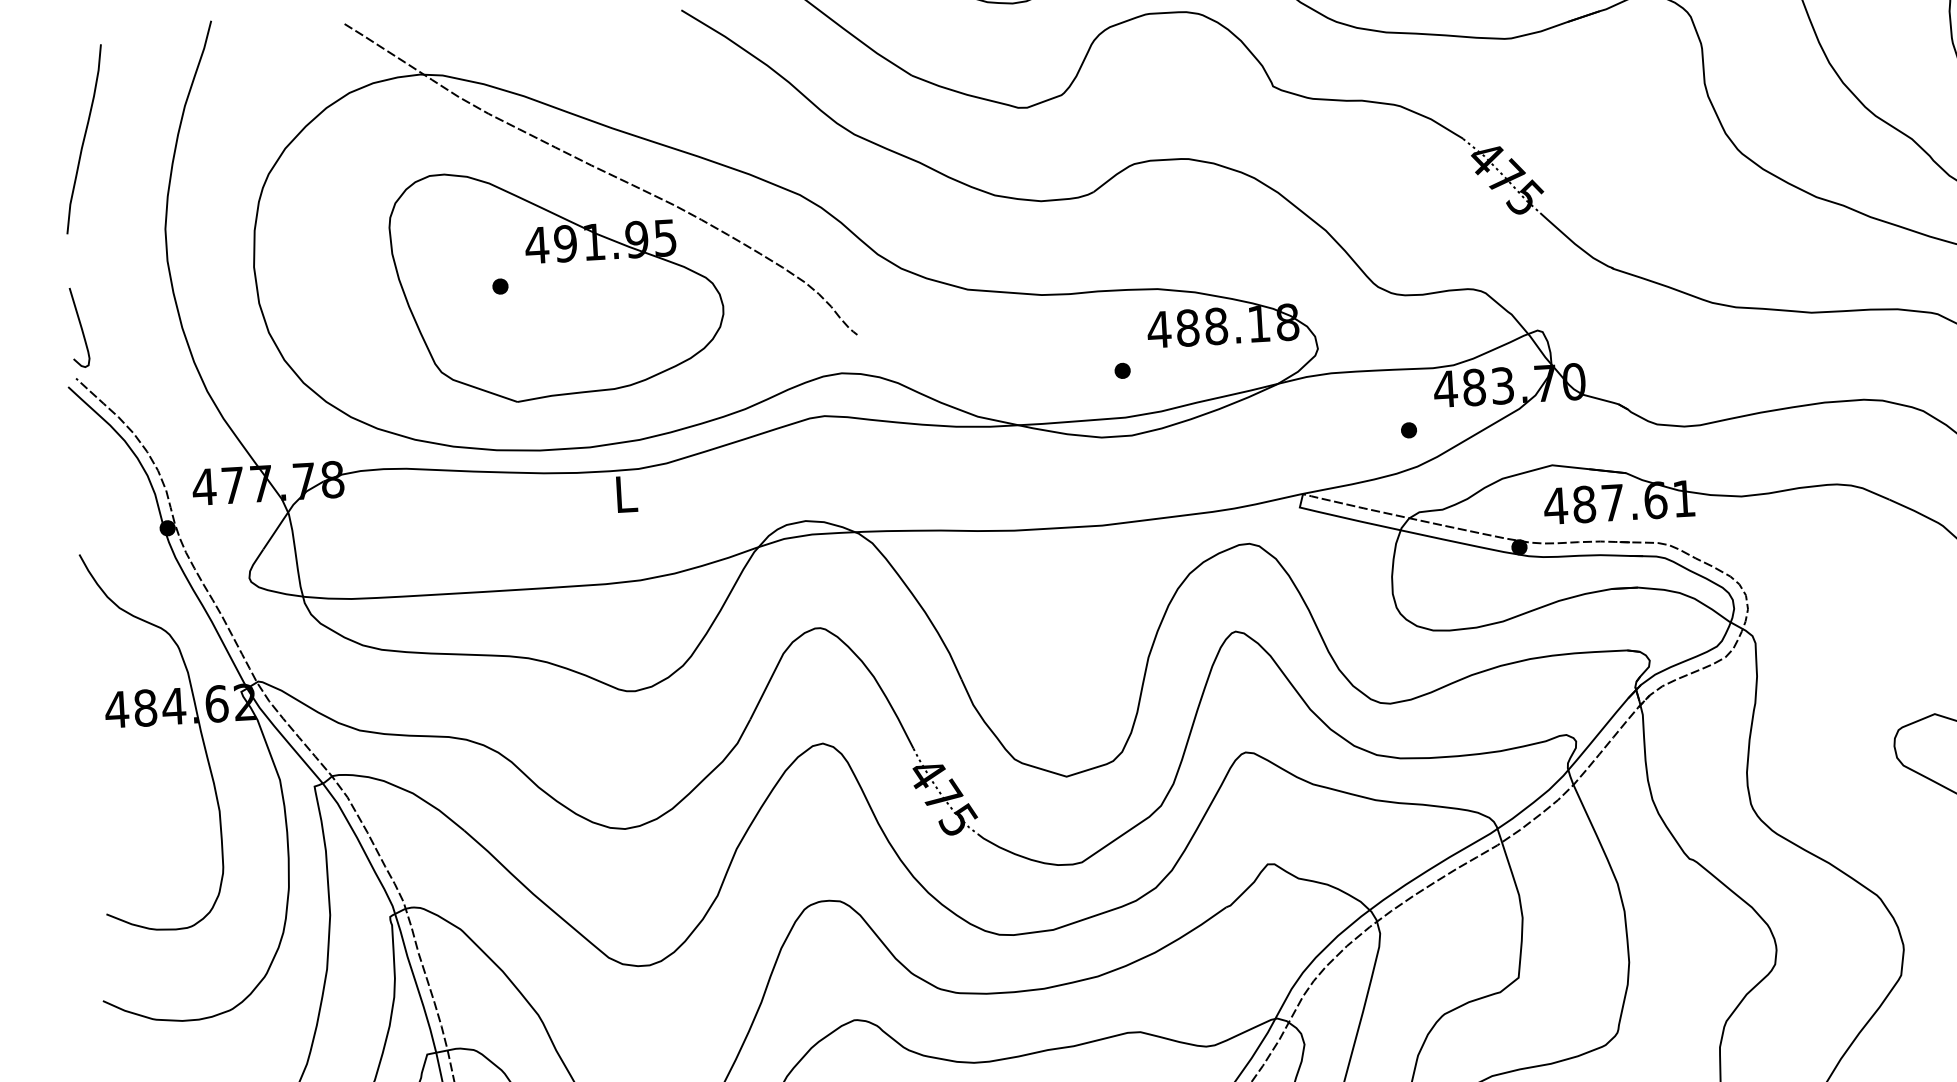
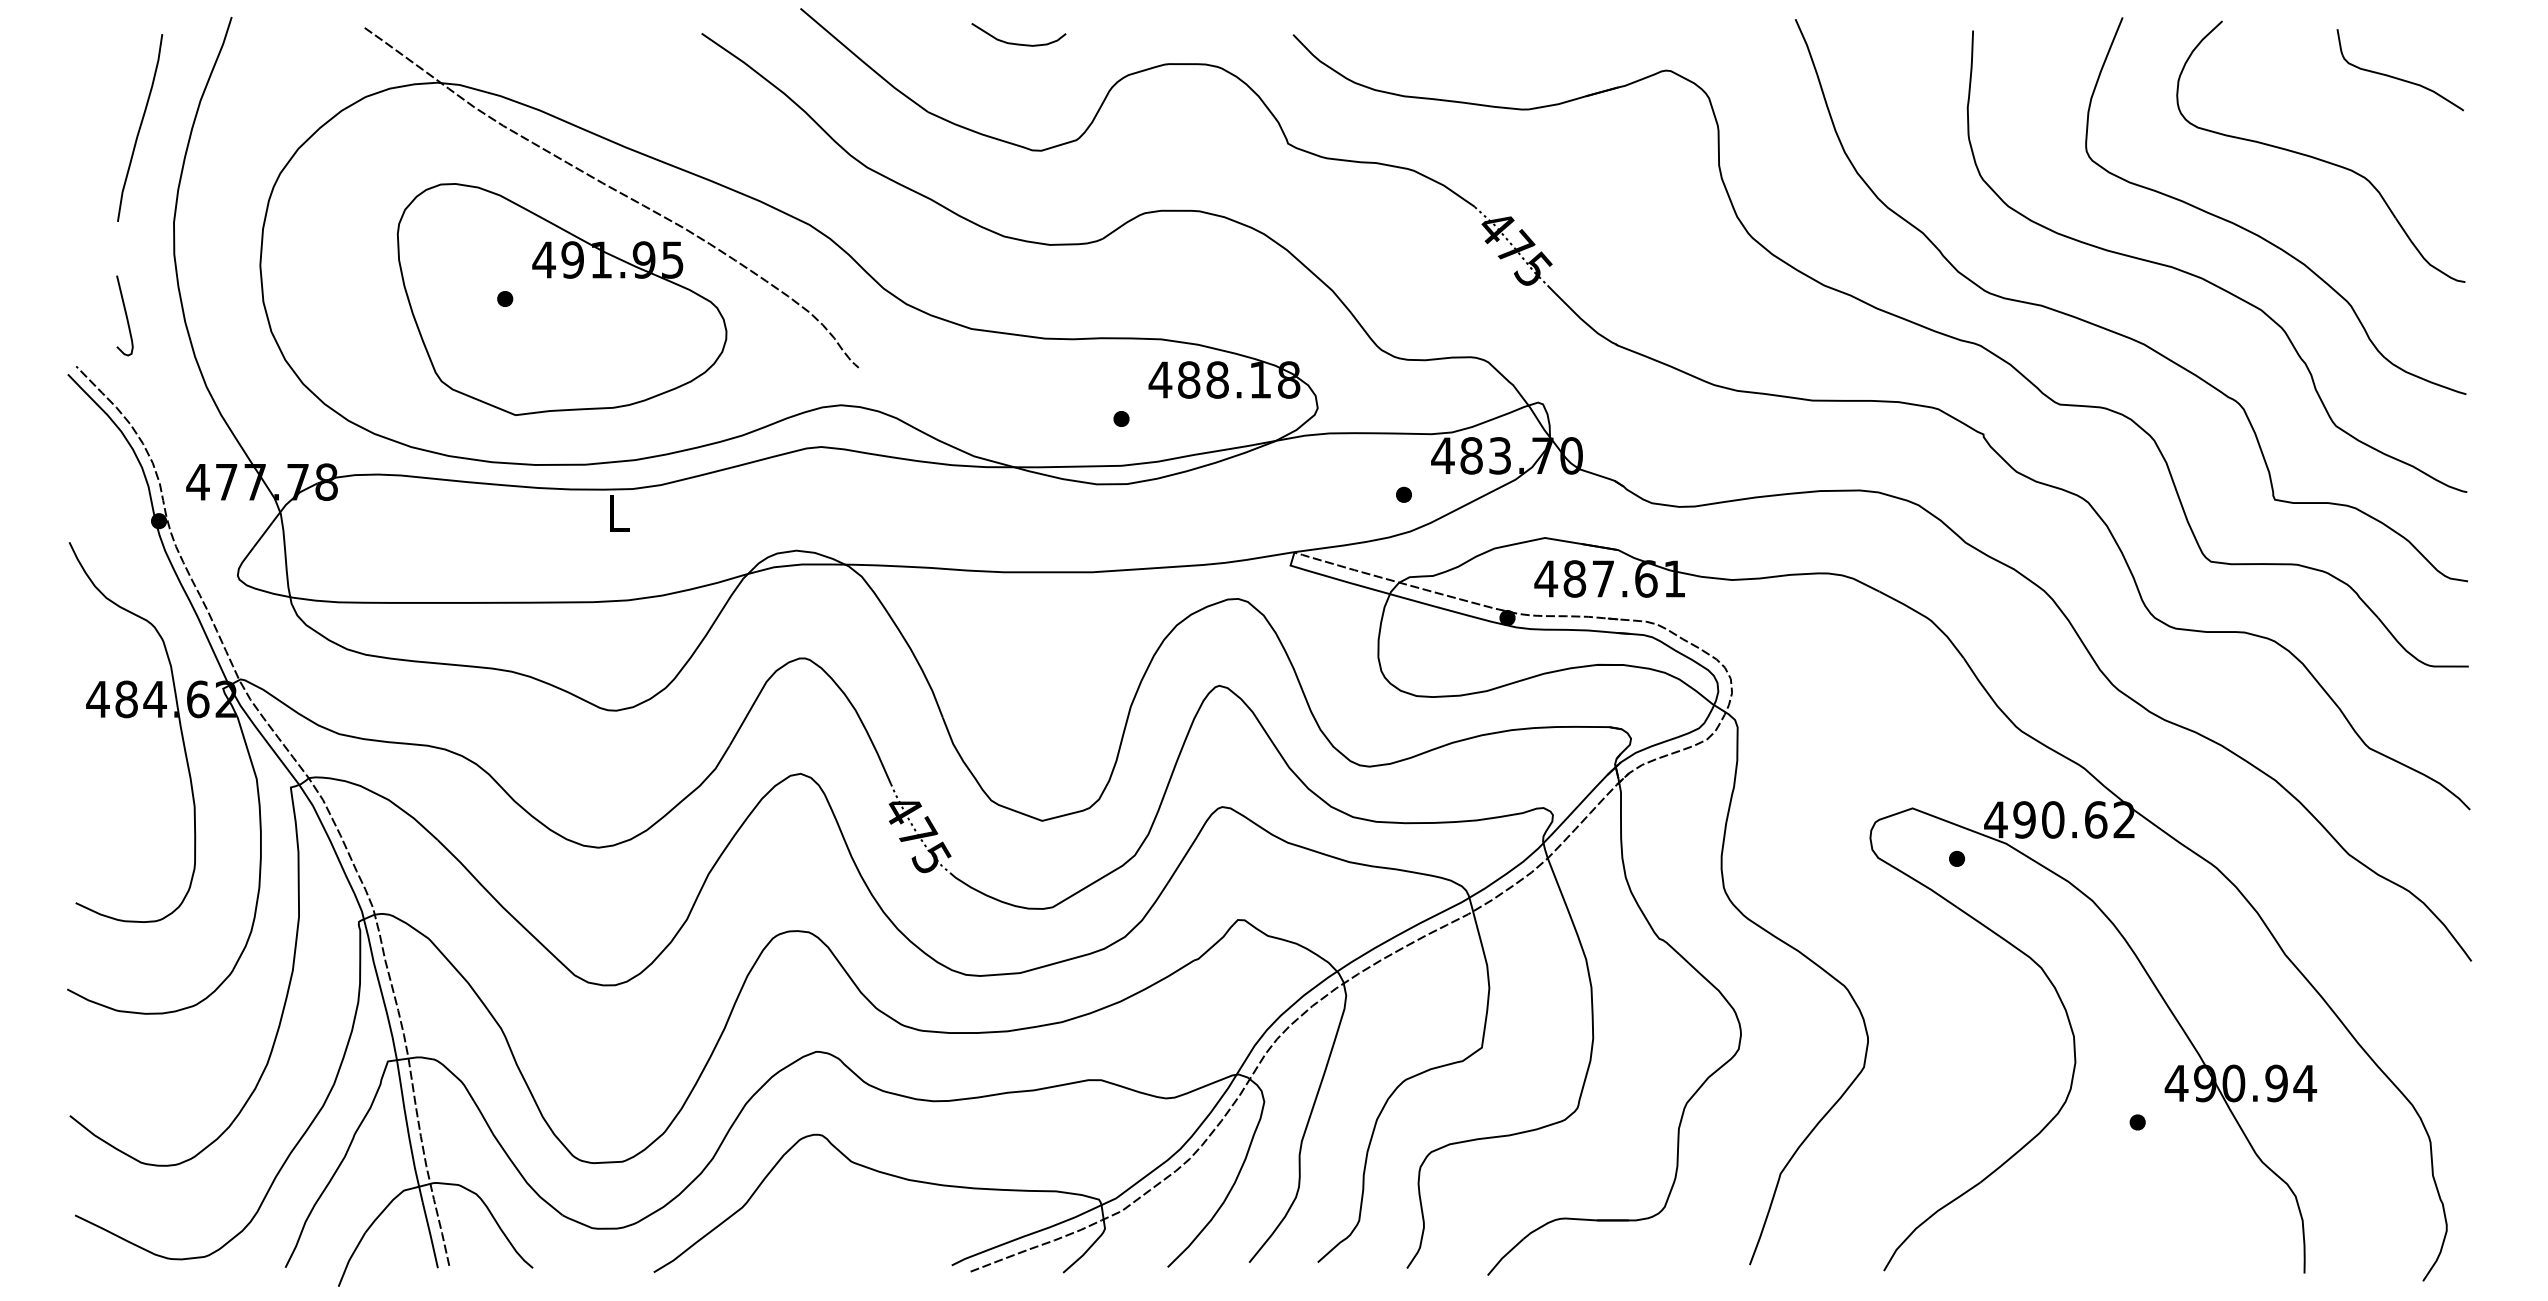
curve: (84, 138) -> (140, 127), moved
curve: (80, 327) -> (125, 315), moved

